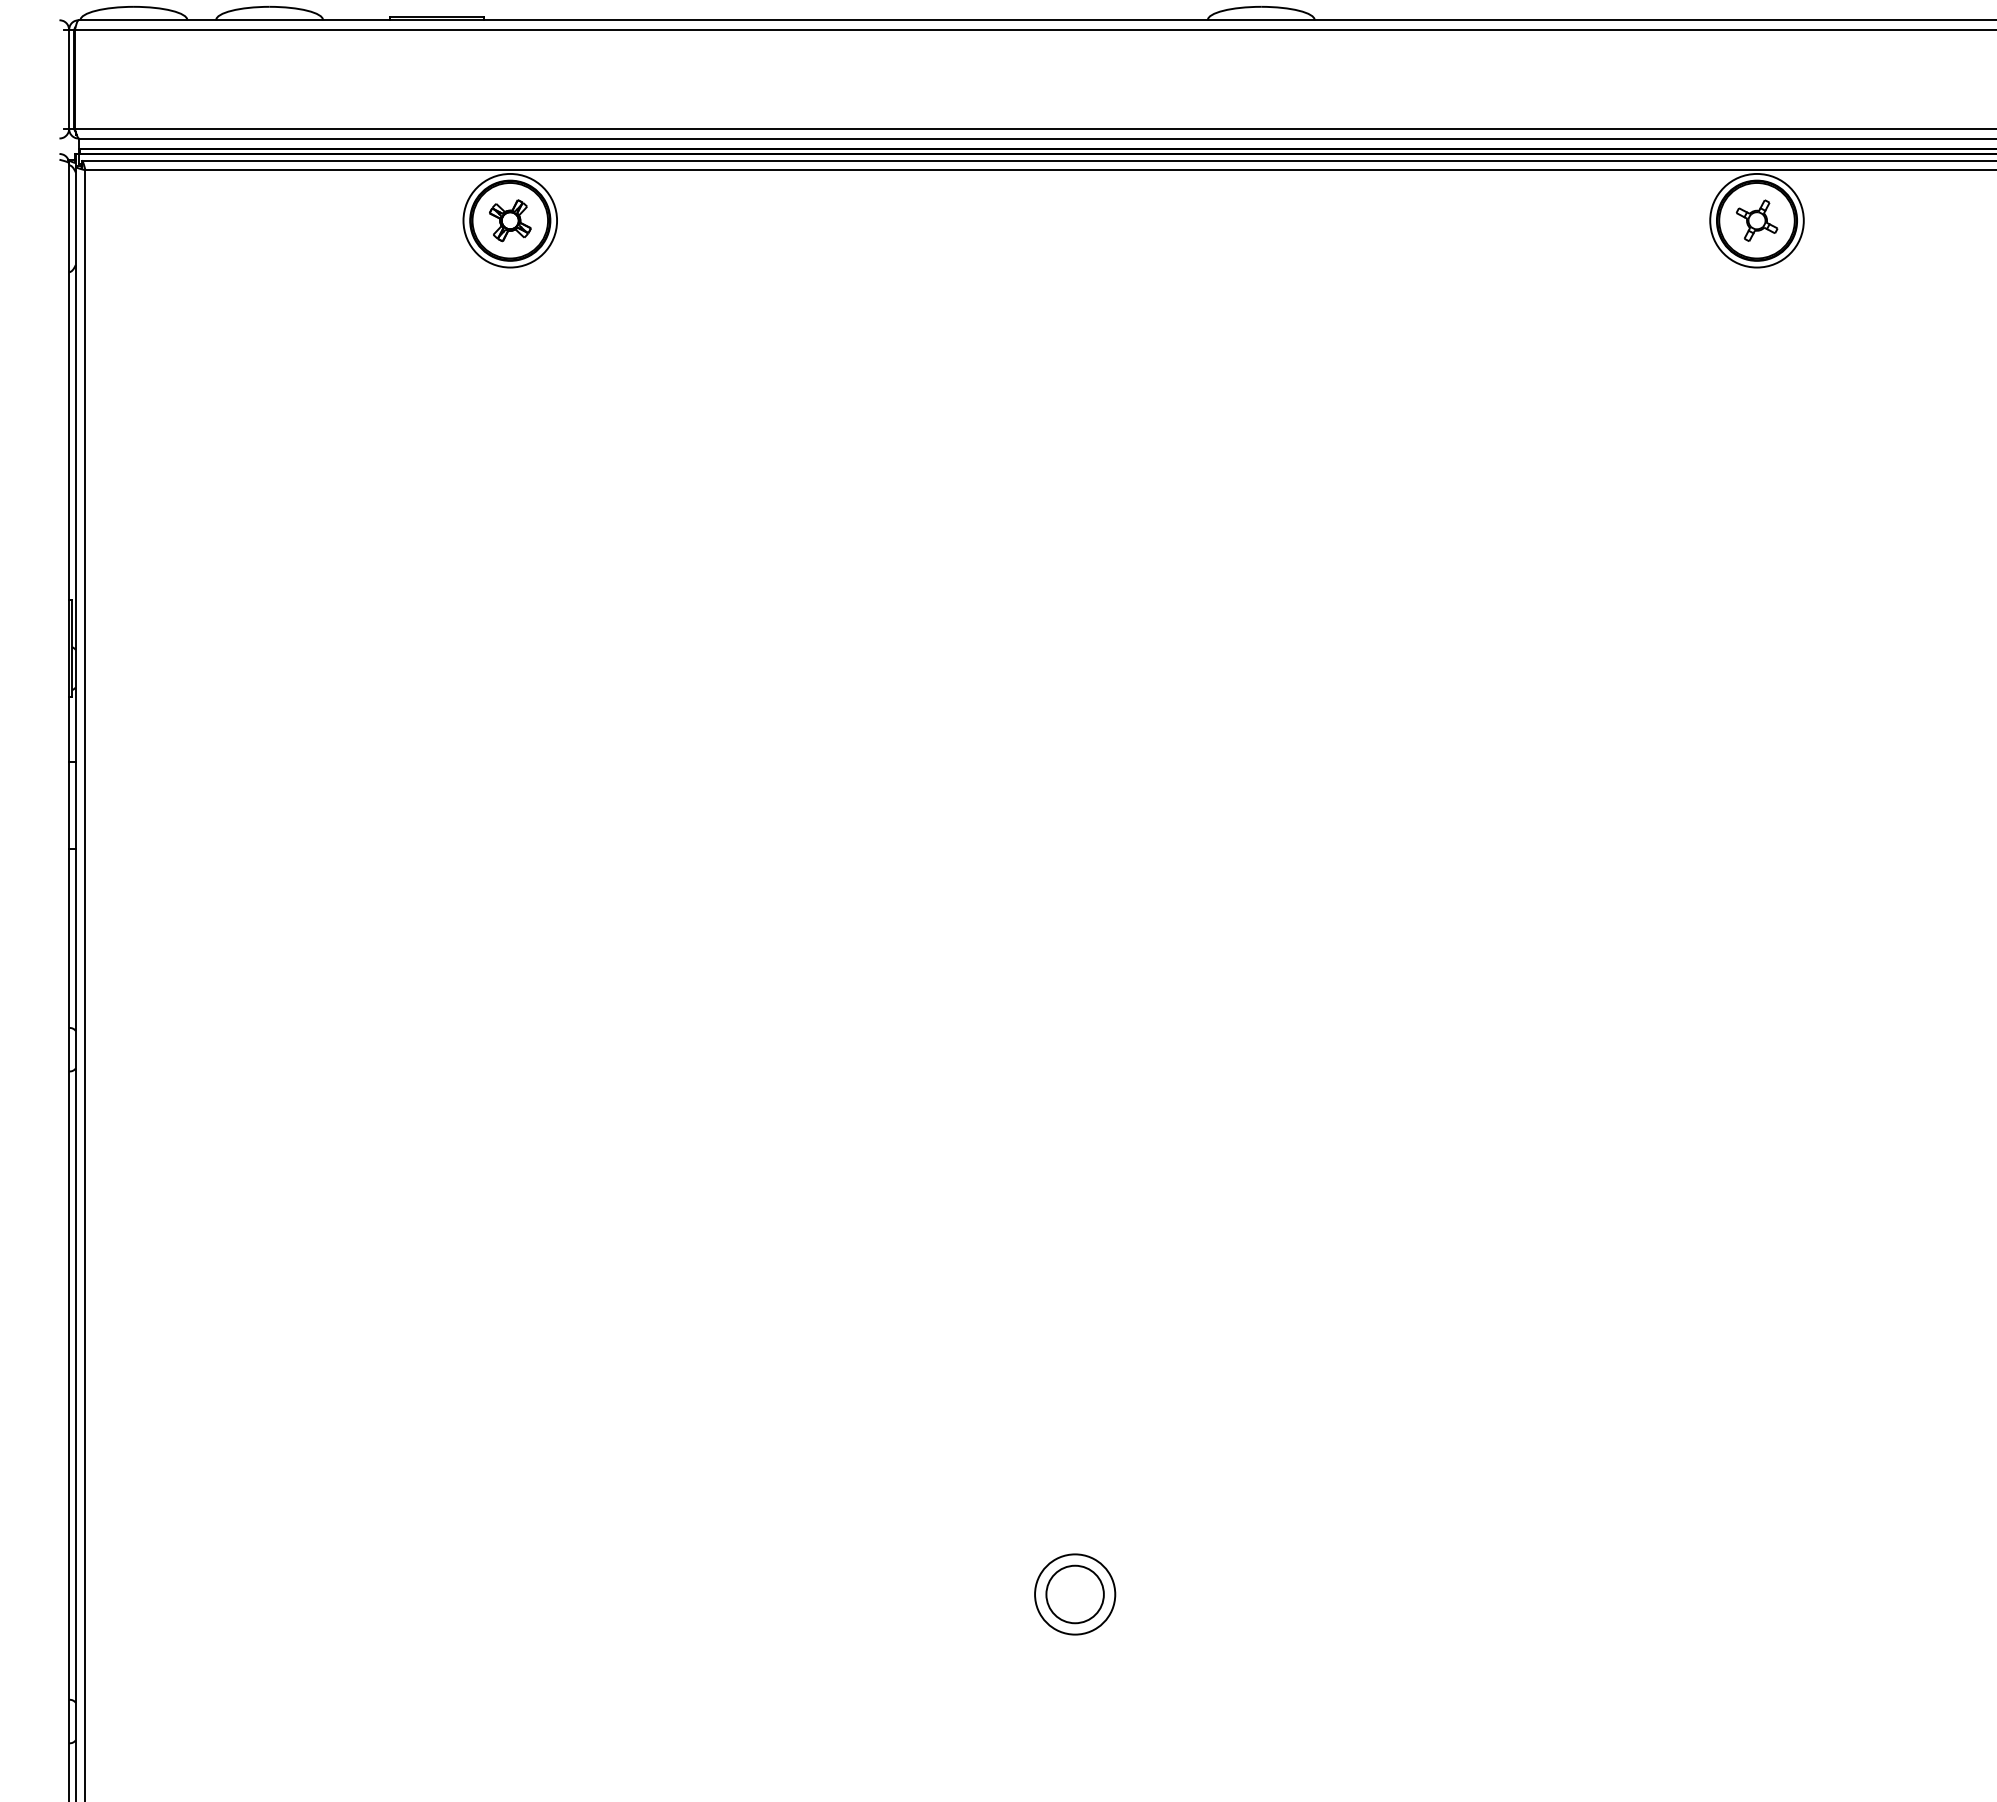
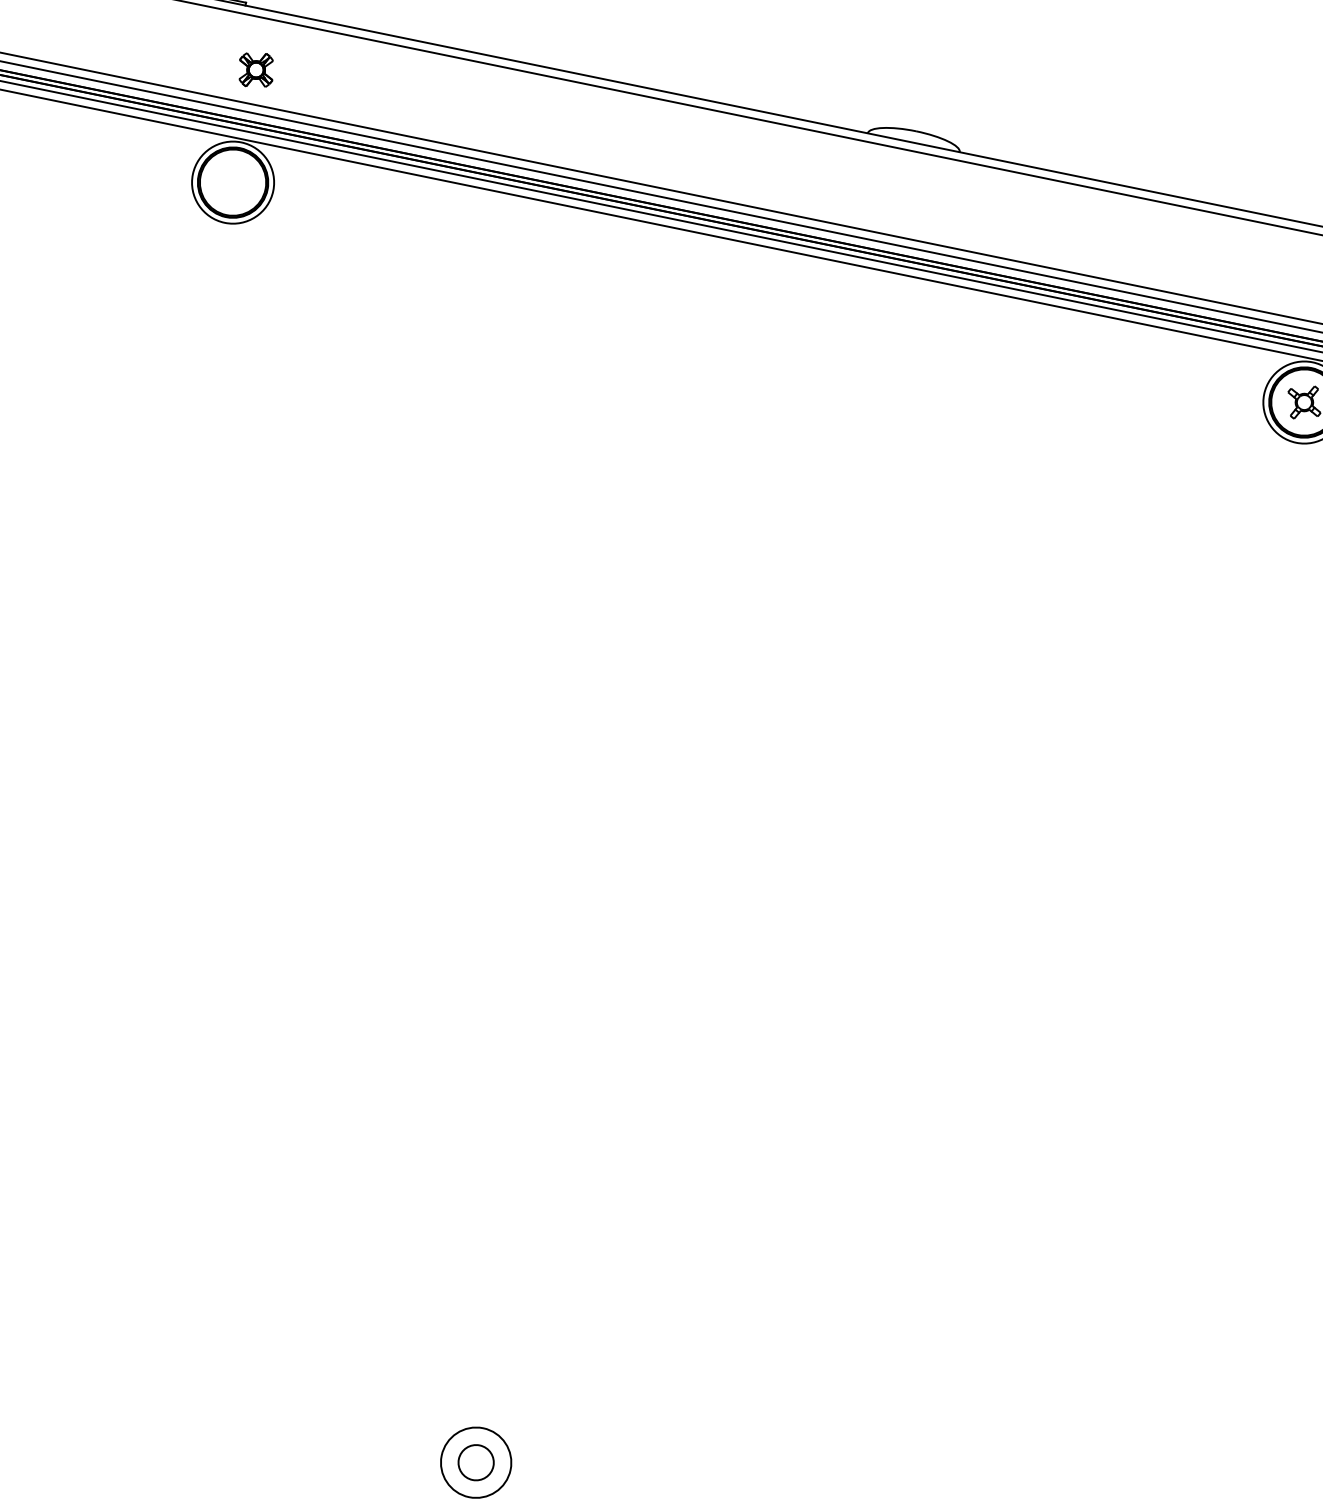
part: (510, 220) -> (256, 69), moved
circle: (1074, 1594) -> (475, 1462), size x0.7

